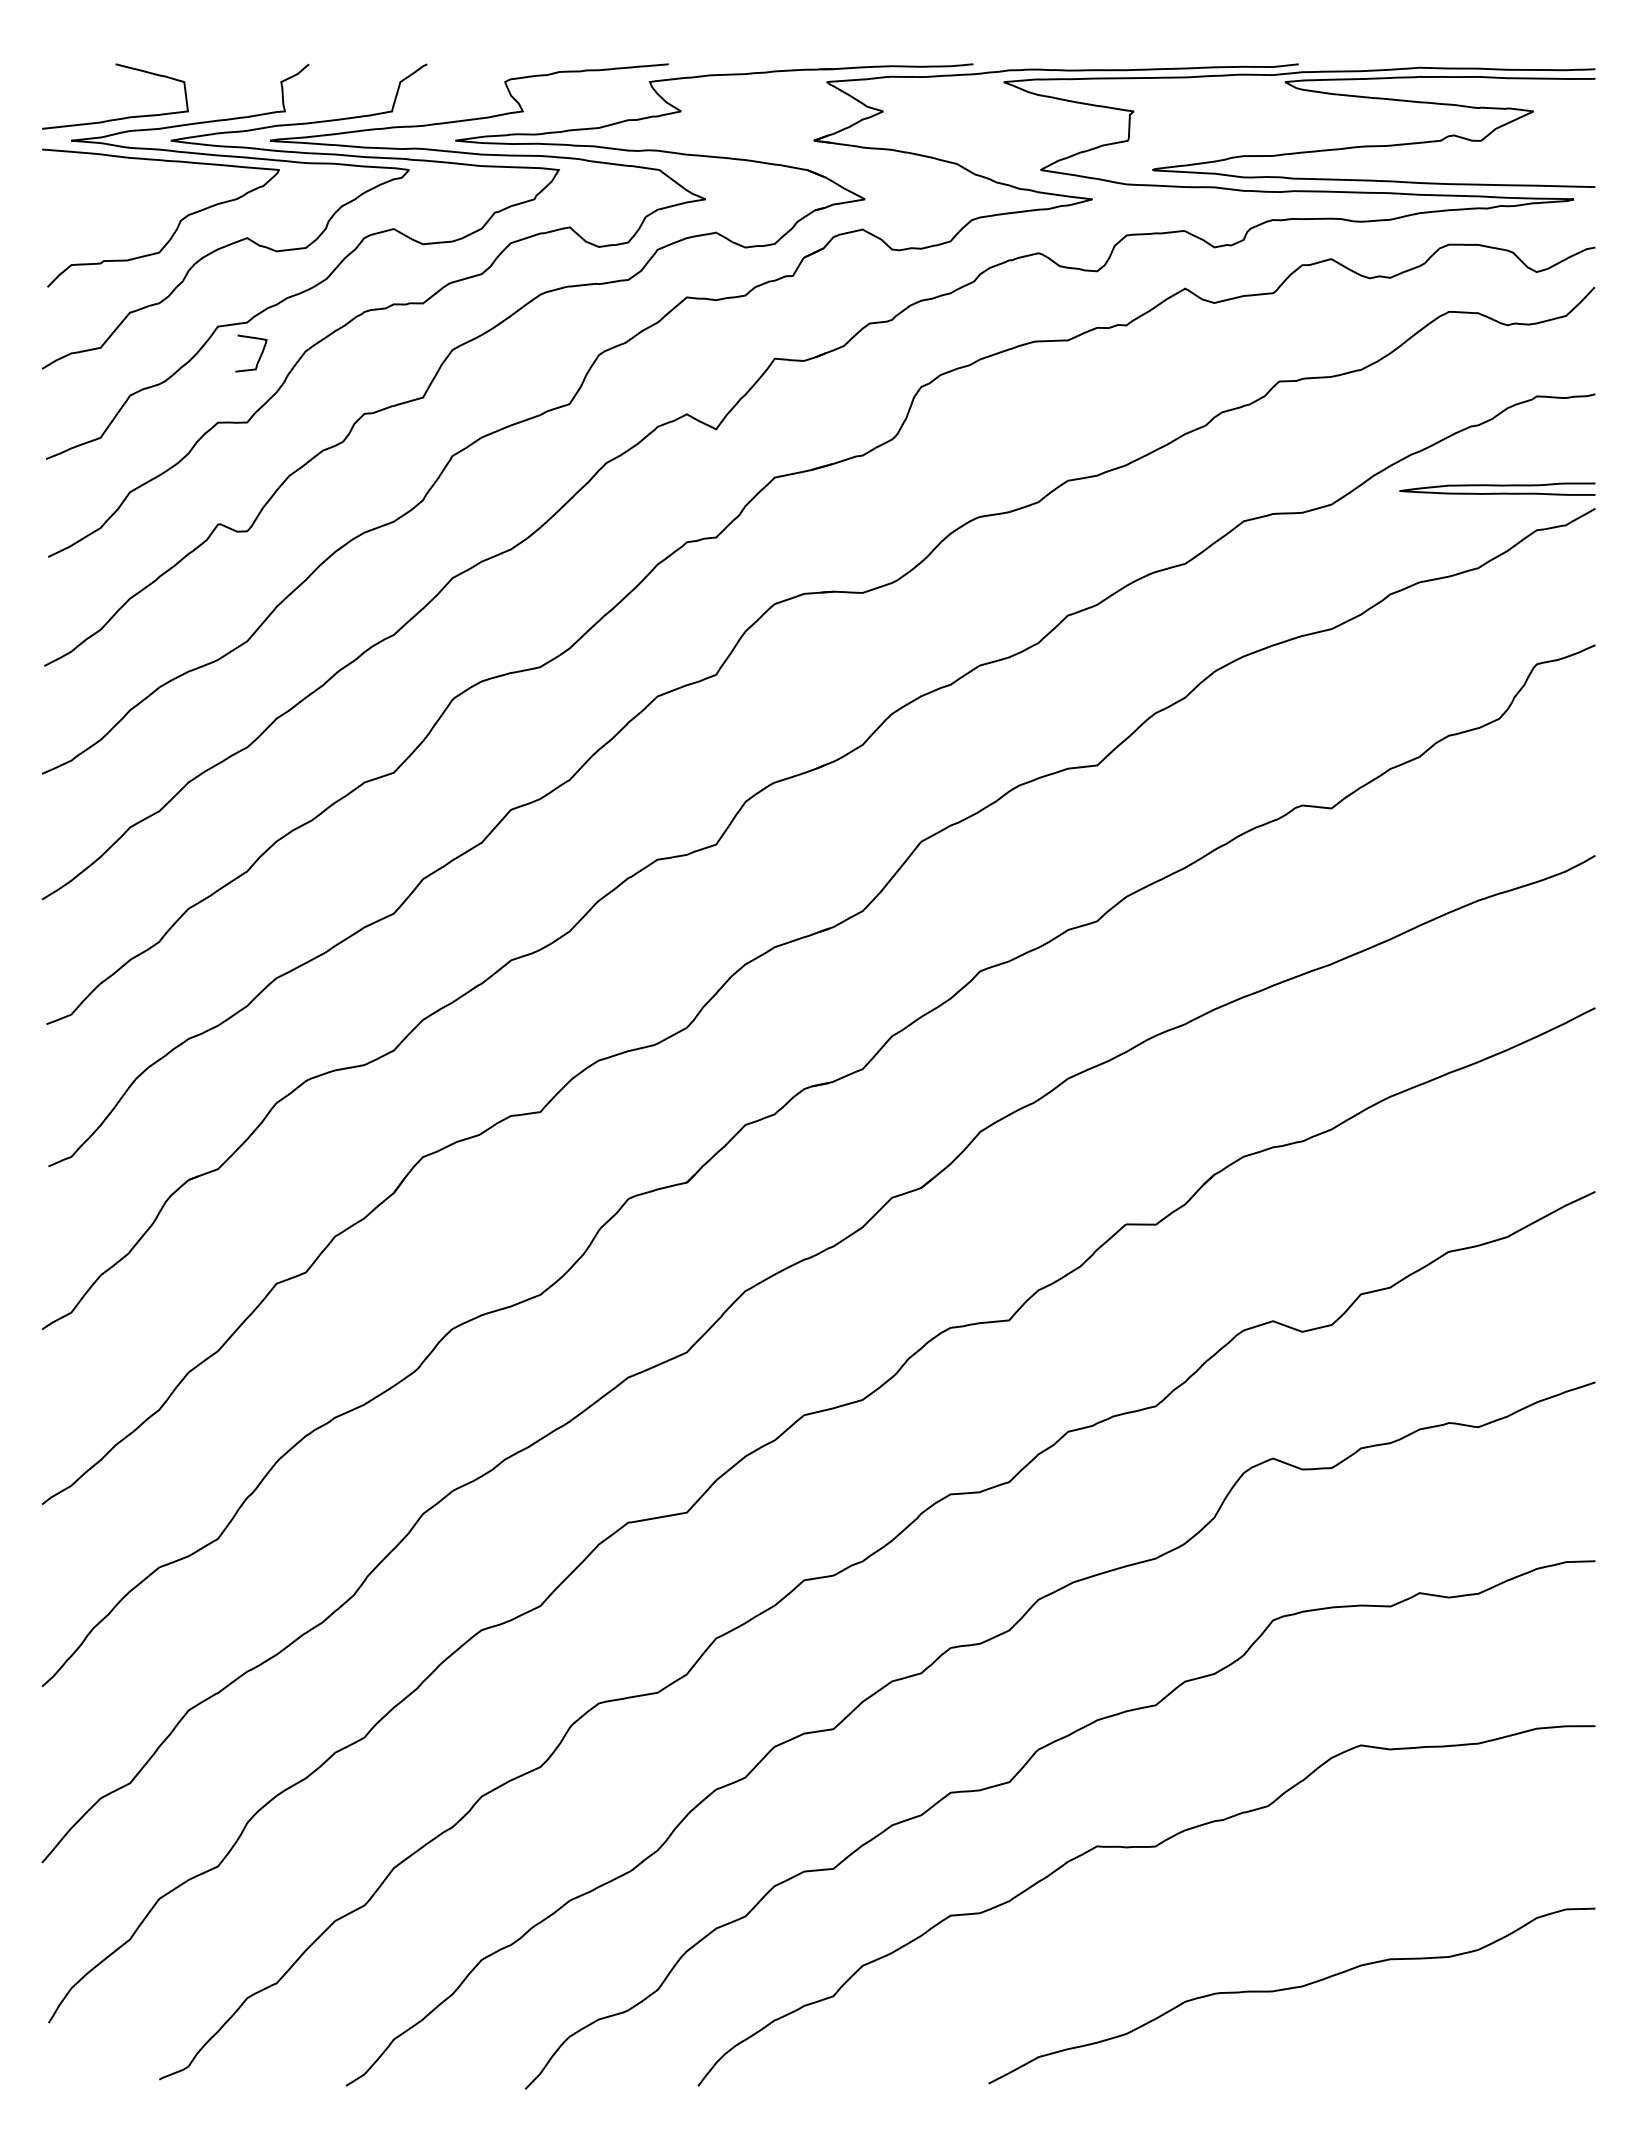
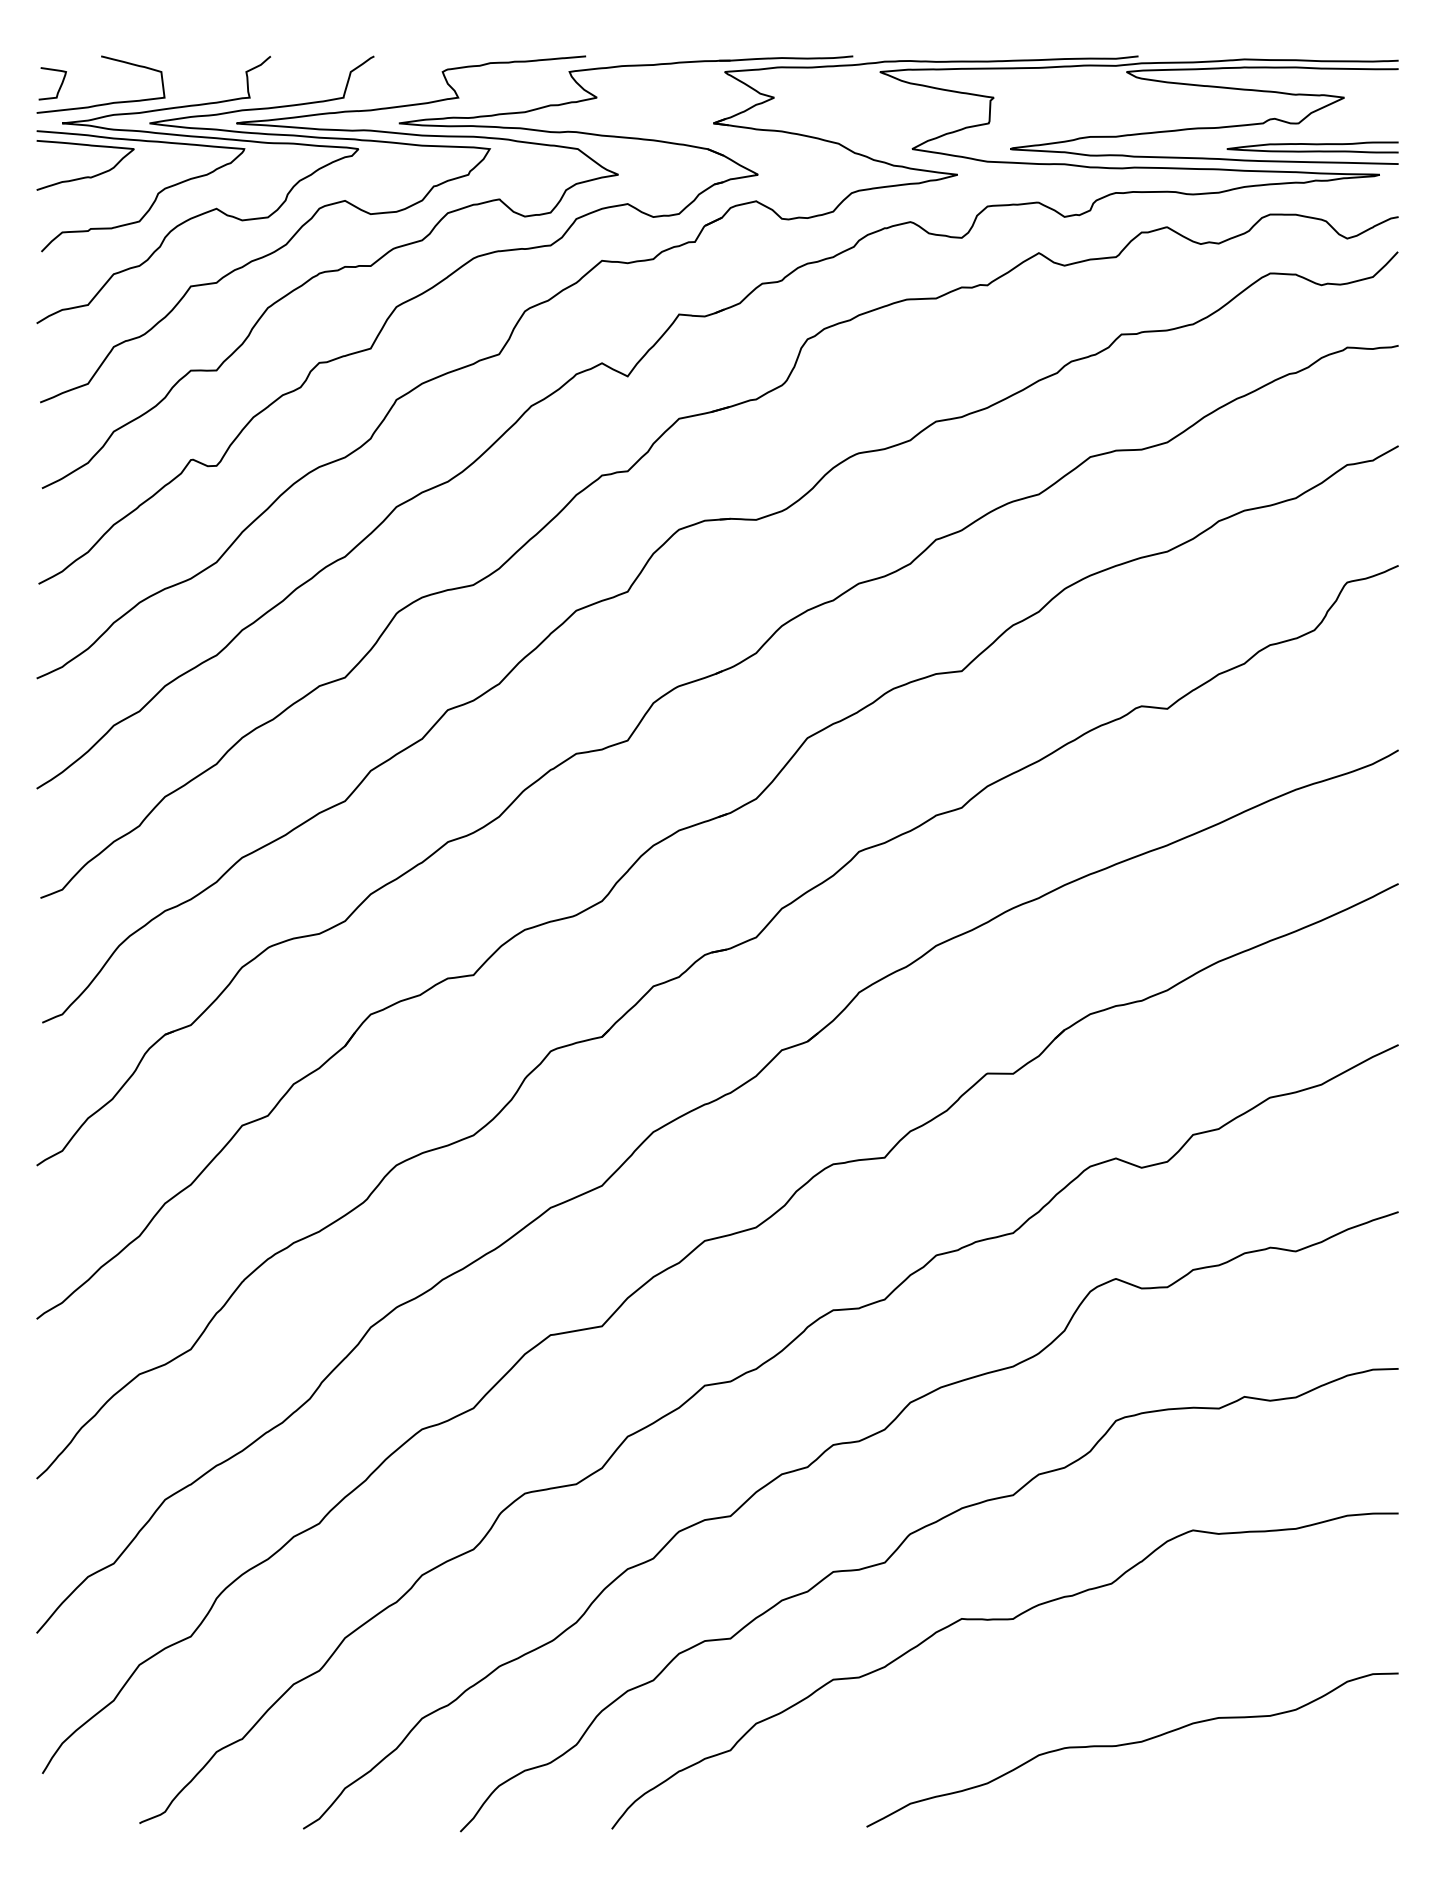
curve: (97, 201) -> (85, 176), added
curve: (259, 356) -> (59, 86), moved
curve: (1497, 486) -> (1312, 145), moved

